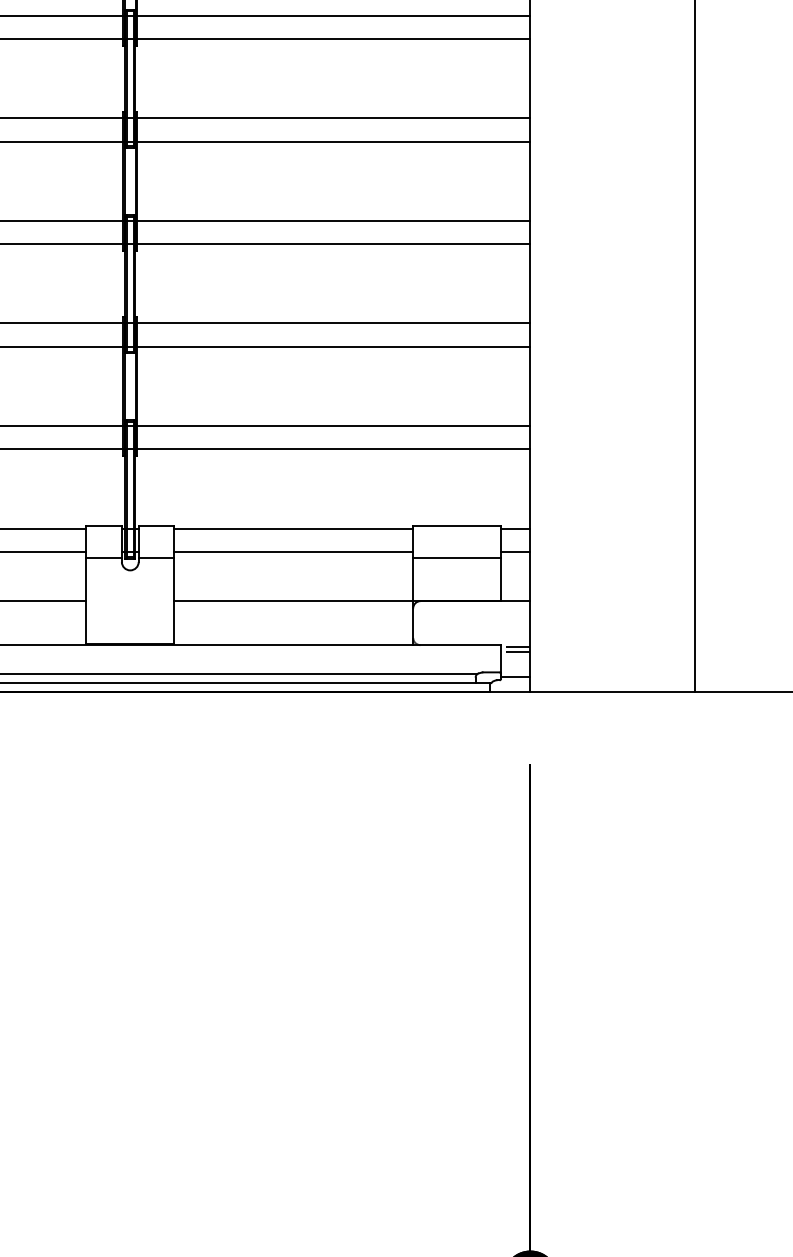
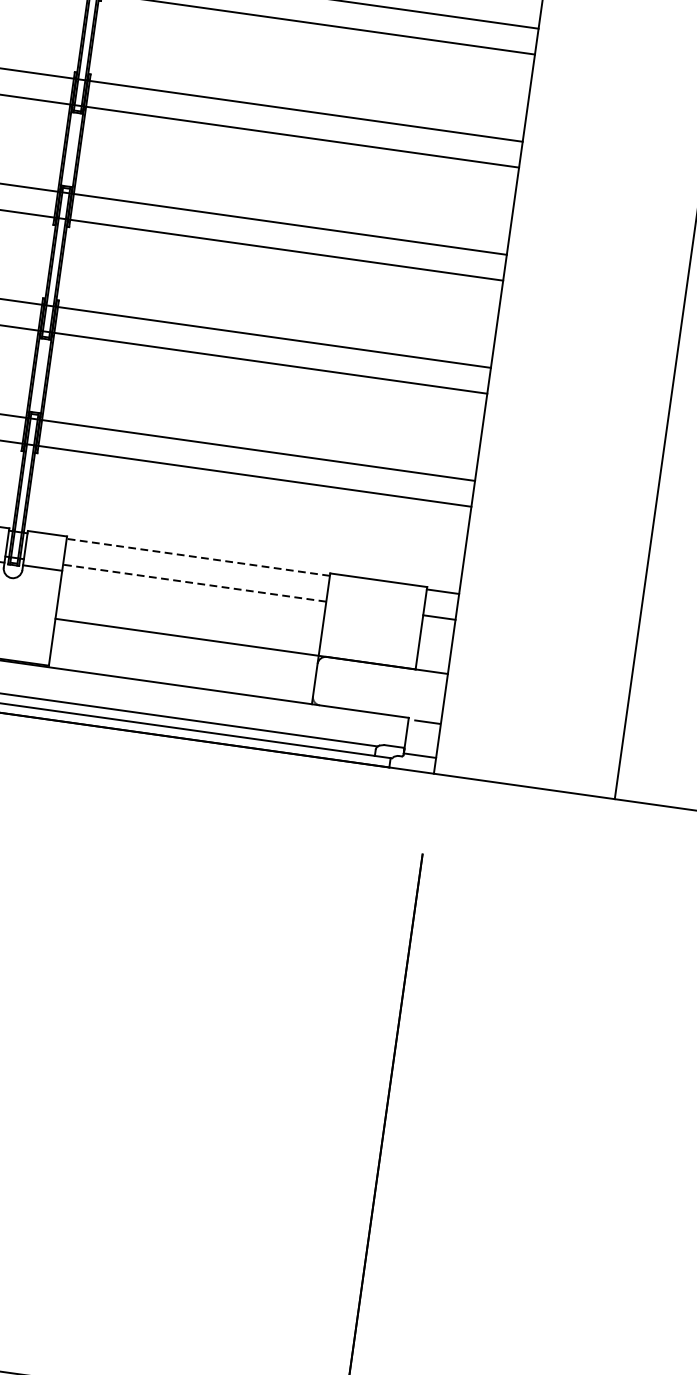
line: (293, 528) -> (198, 557), solid -> dashed
line: (293, 552) -> (194, 583), solid -> dashed
line: (457, 557) -> (374, 614), removed
line: (518, 652) -> (426, 728), removed

